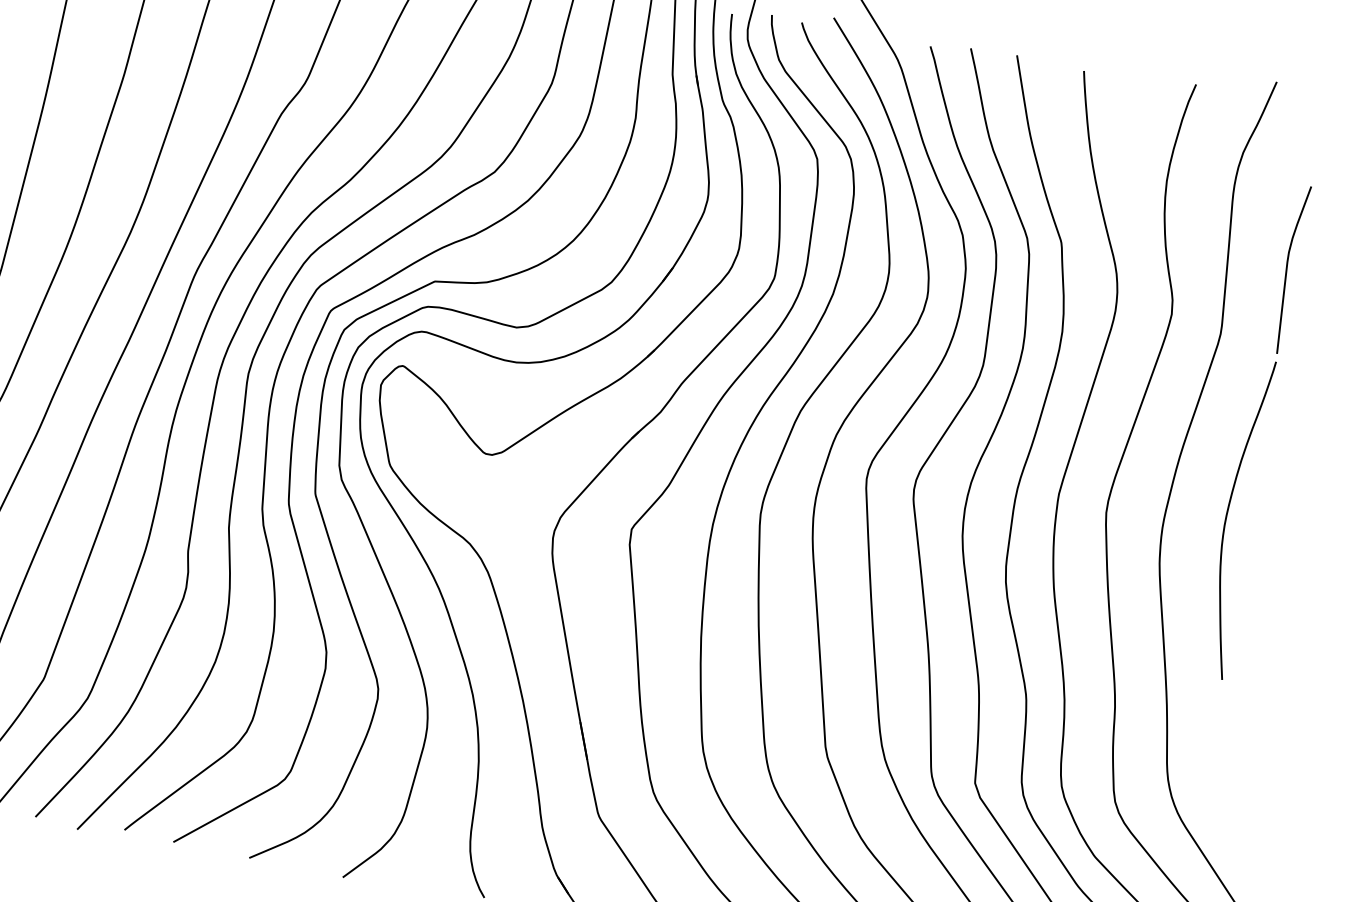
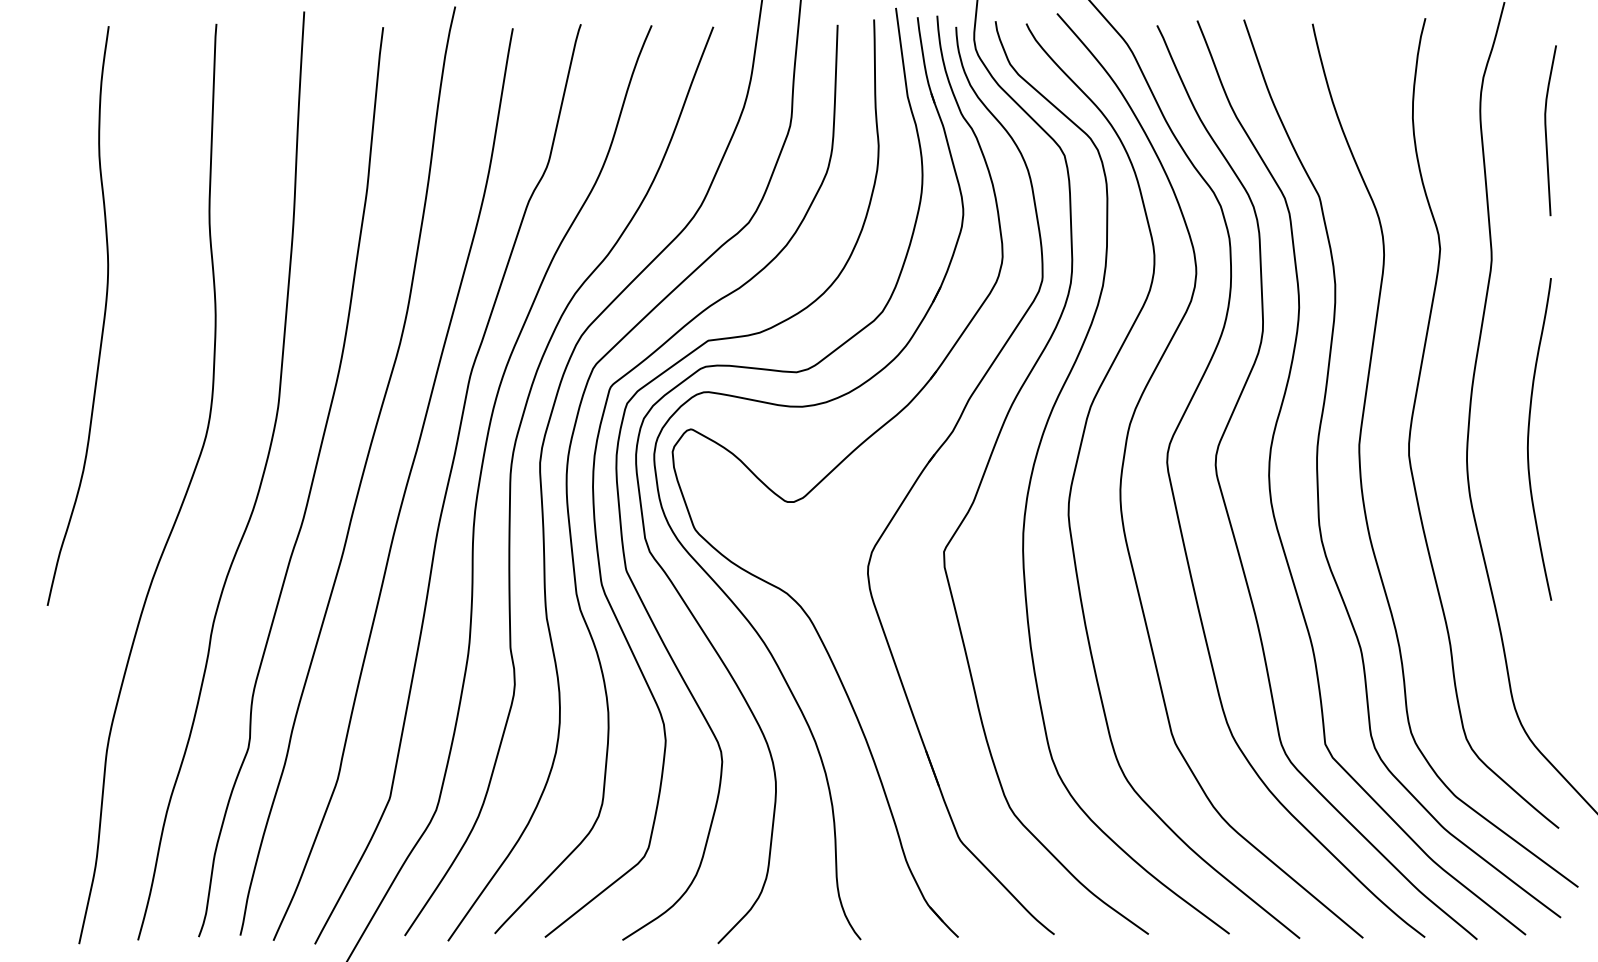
curve: (1287, 268) -> (1546, 130), moved

